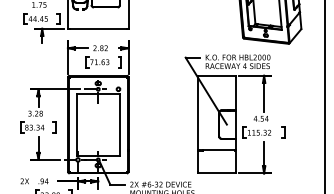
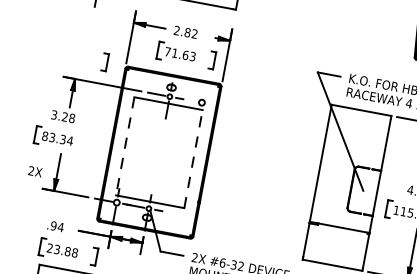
line: (76, 124) -> (124, 146), solid -> dashed
line: (119, 124) -> (193, 158), solid -> dashed
part: (54, 127) -> (104, 61), moved
text: (24, 181) -> (34, 171), moved

